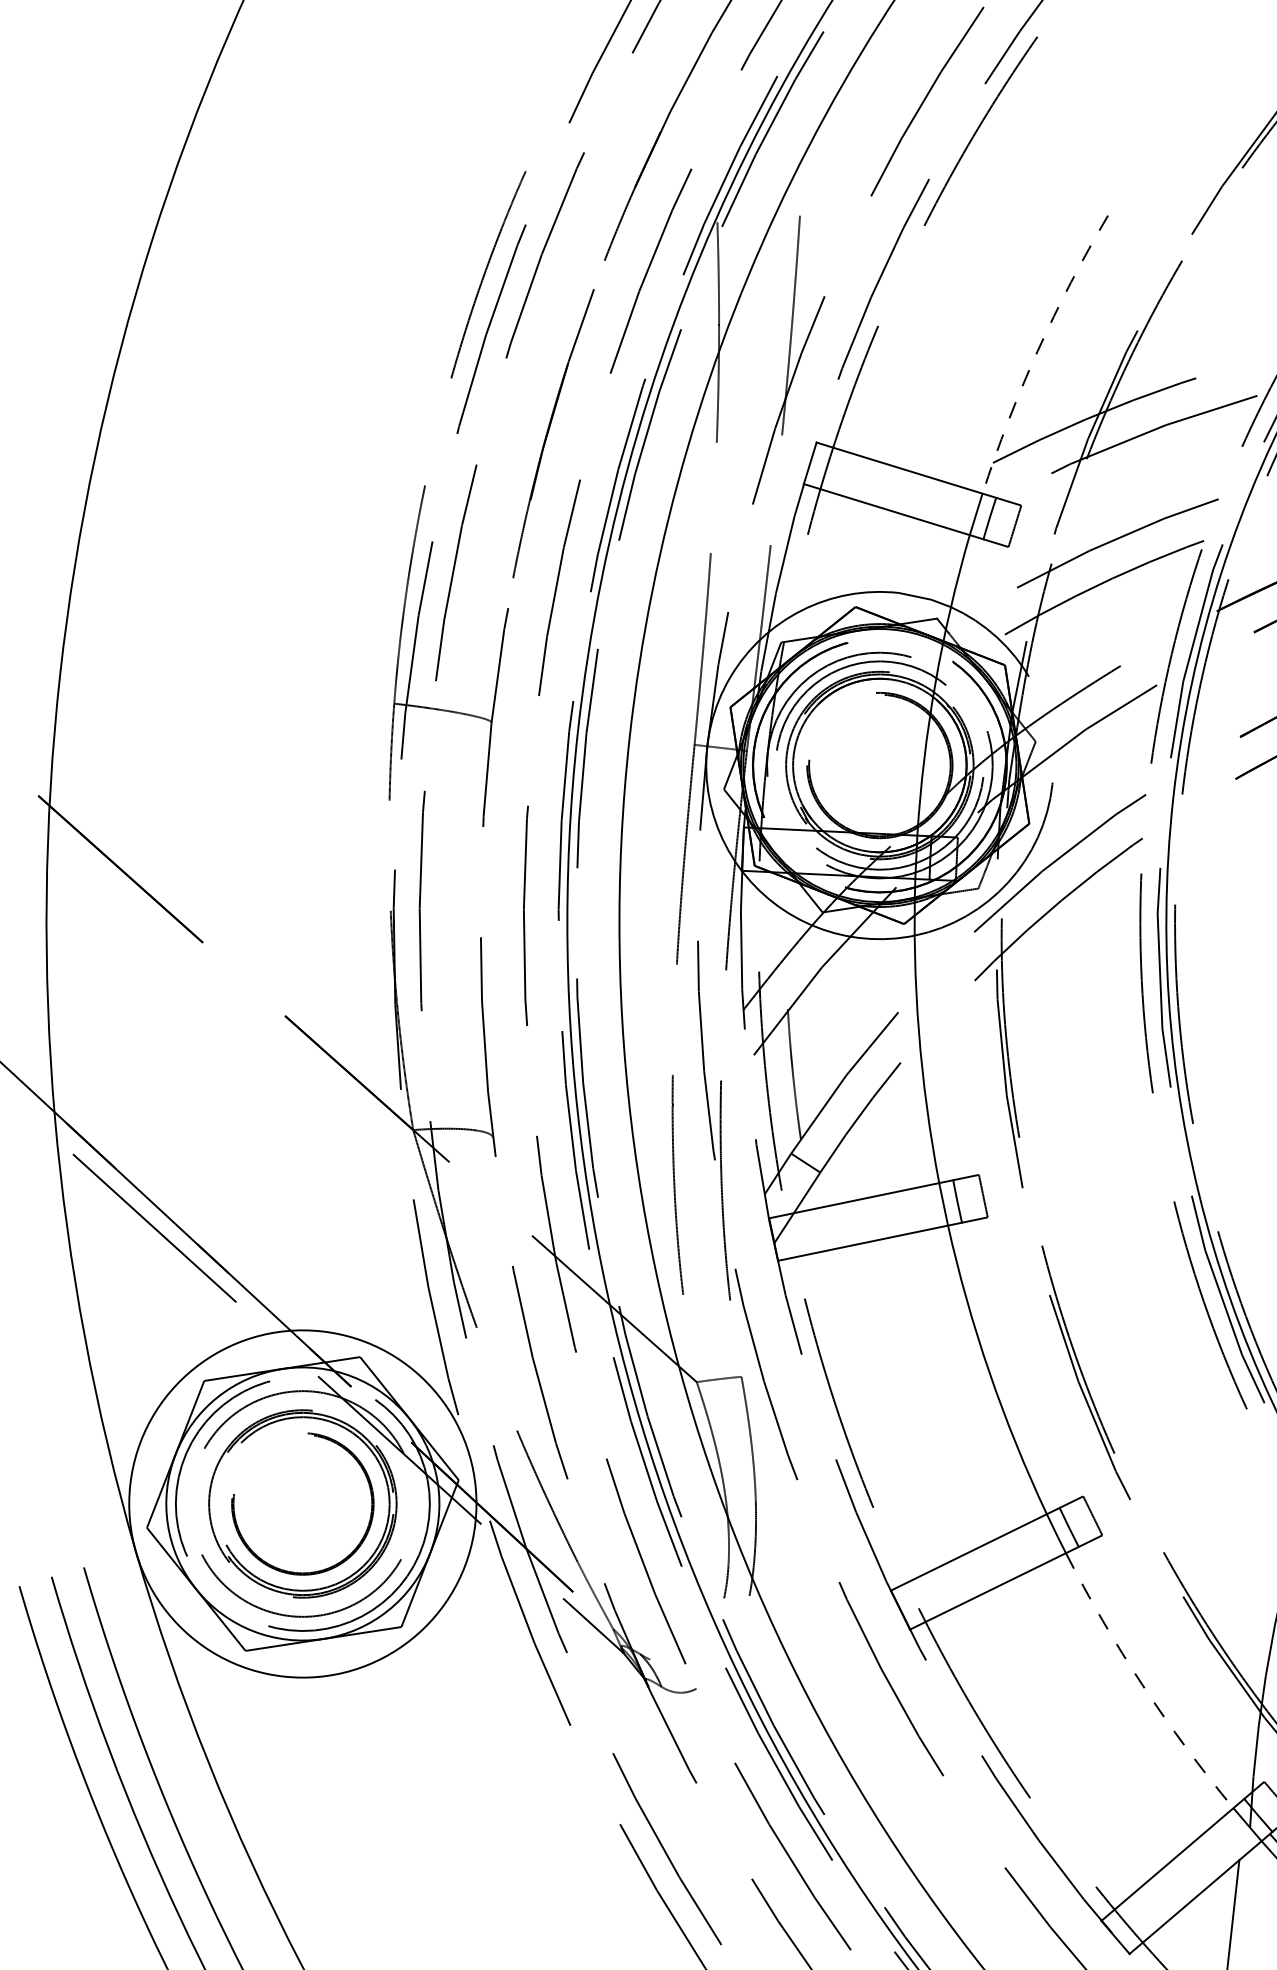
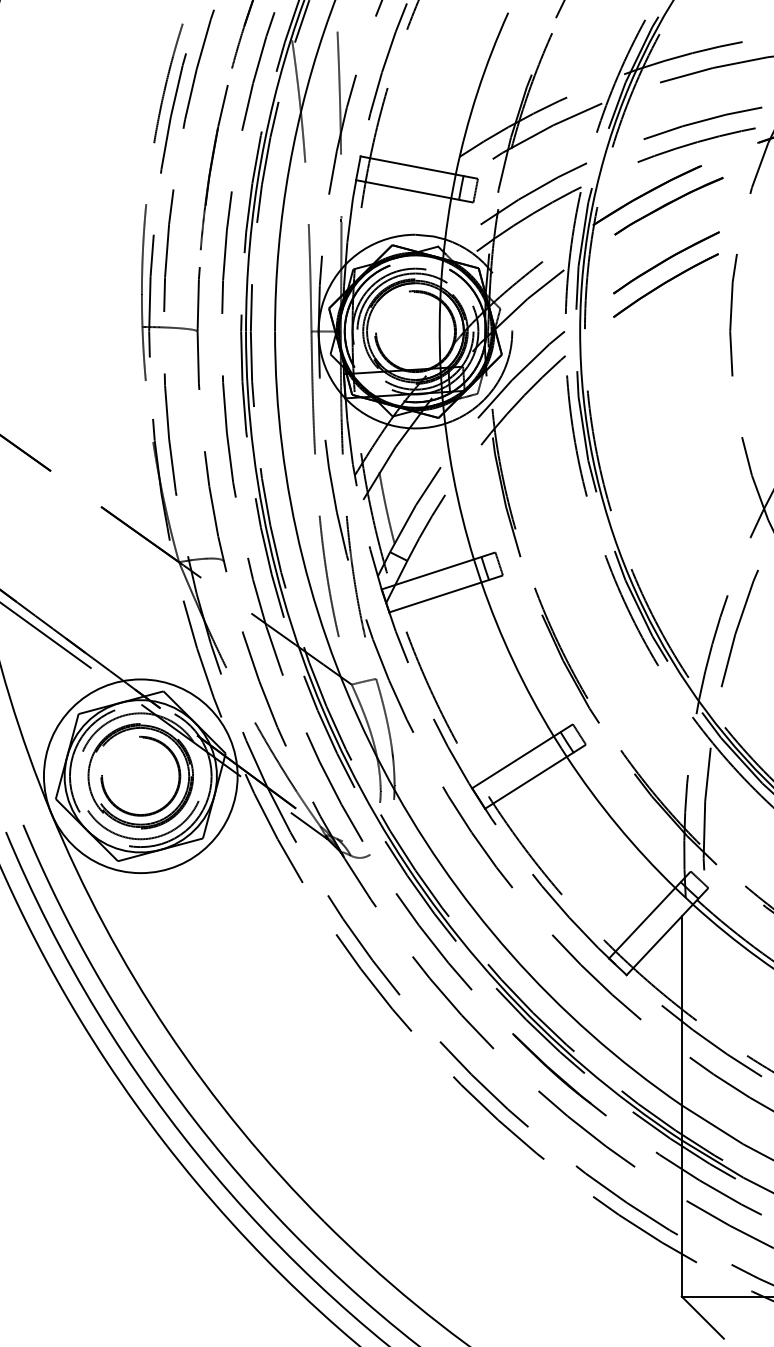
arc: (1037, 351) -> (477, 92), dashed -> solid
arc: (1142, 1685) -> (617, 825), dashed -> solid

